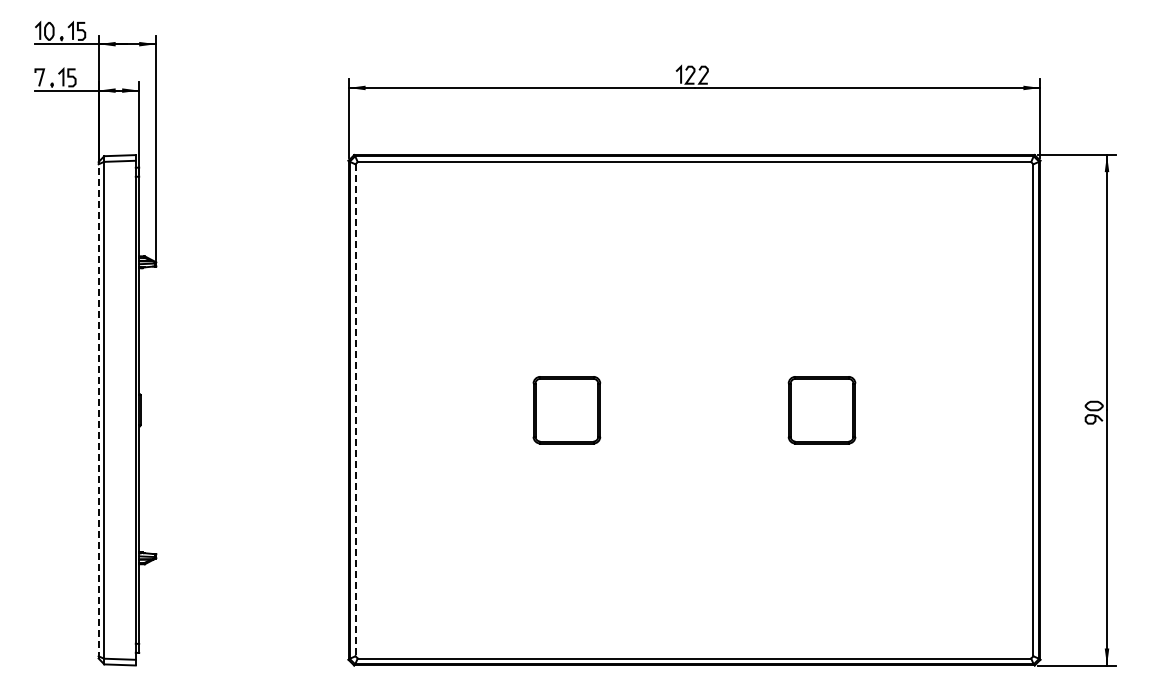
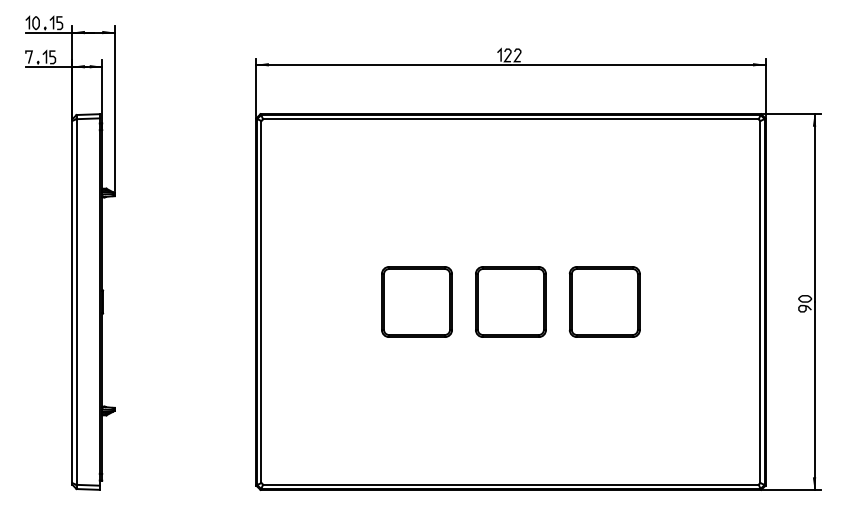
line: (98, 409) -> (72, 301), dashed -> solid
part: (566, 409) -> (416, 301), size x1.43
part: (694, 409) -> (510, 301), added
part: (821, 409) -> (604, 301), size x1.43
line: (355, 410) -> (261, 302), dashed -> solid

